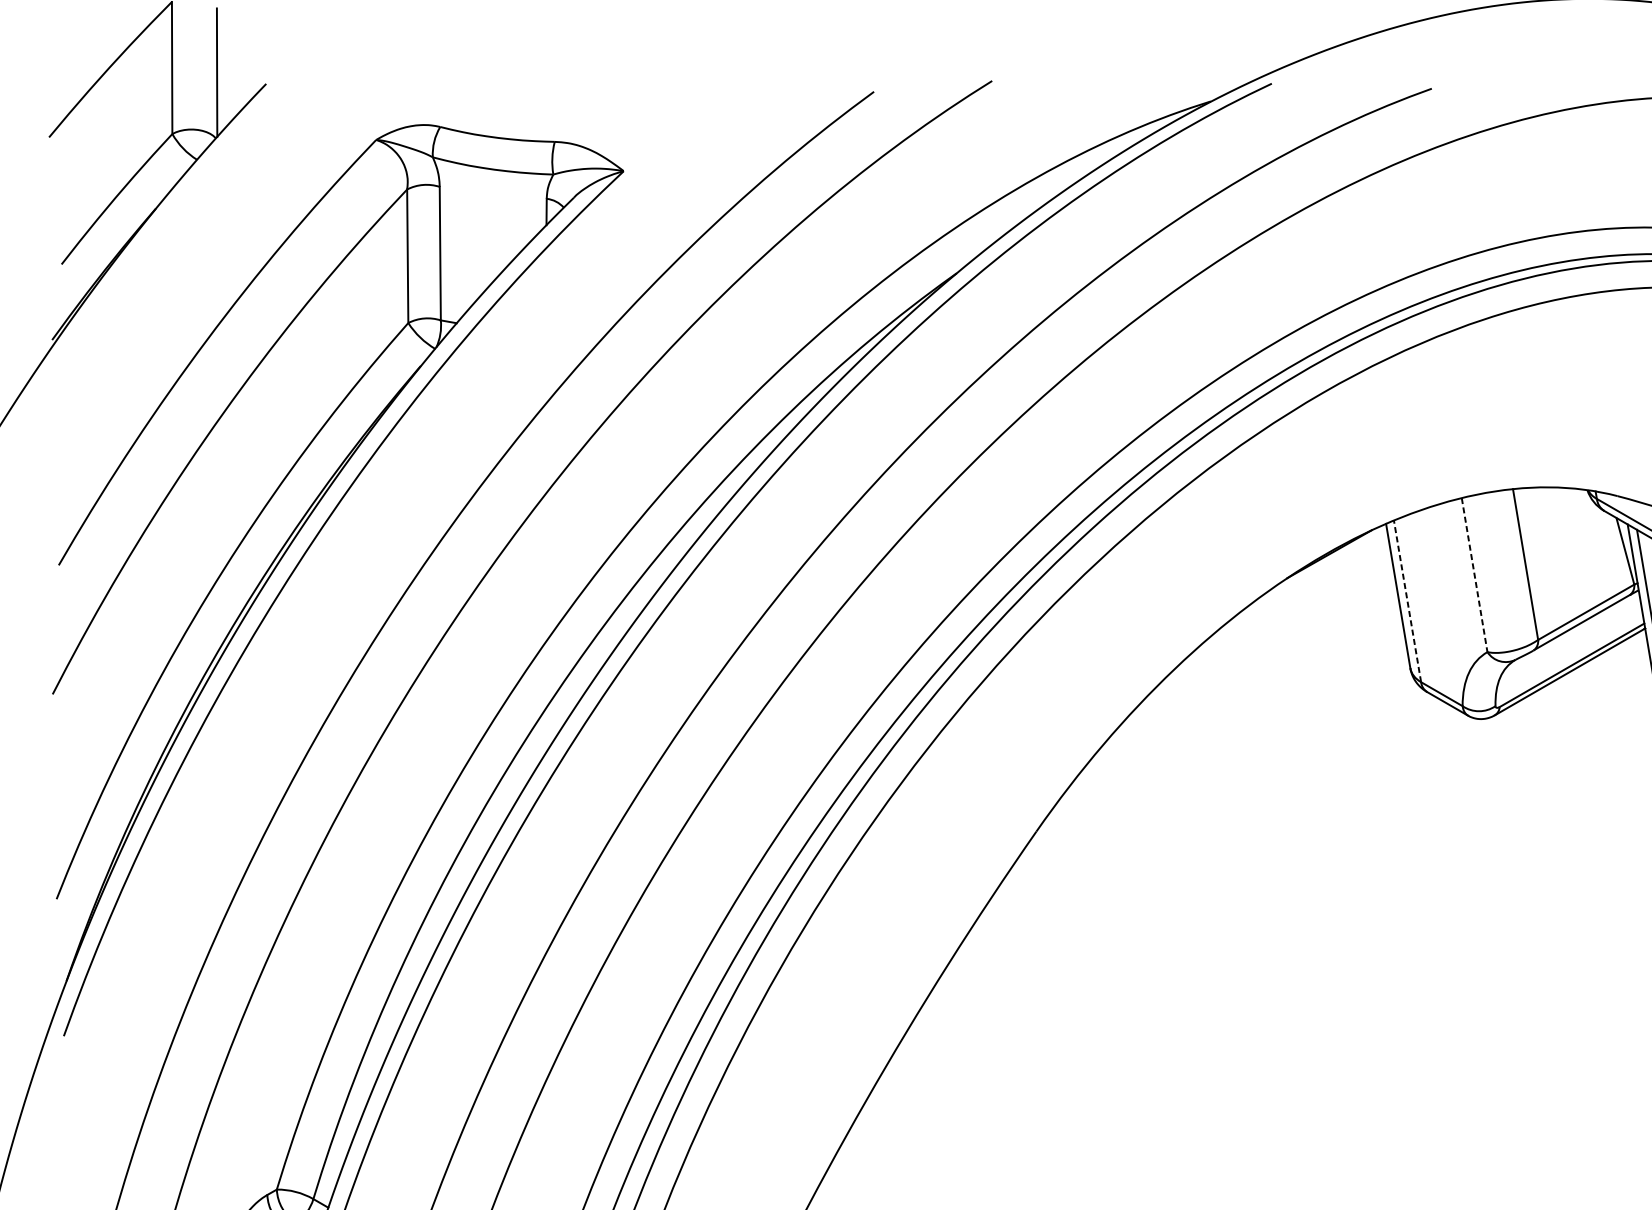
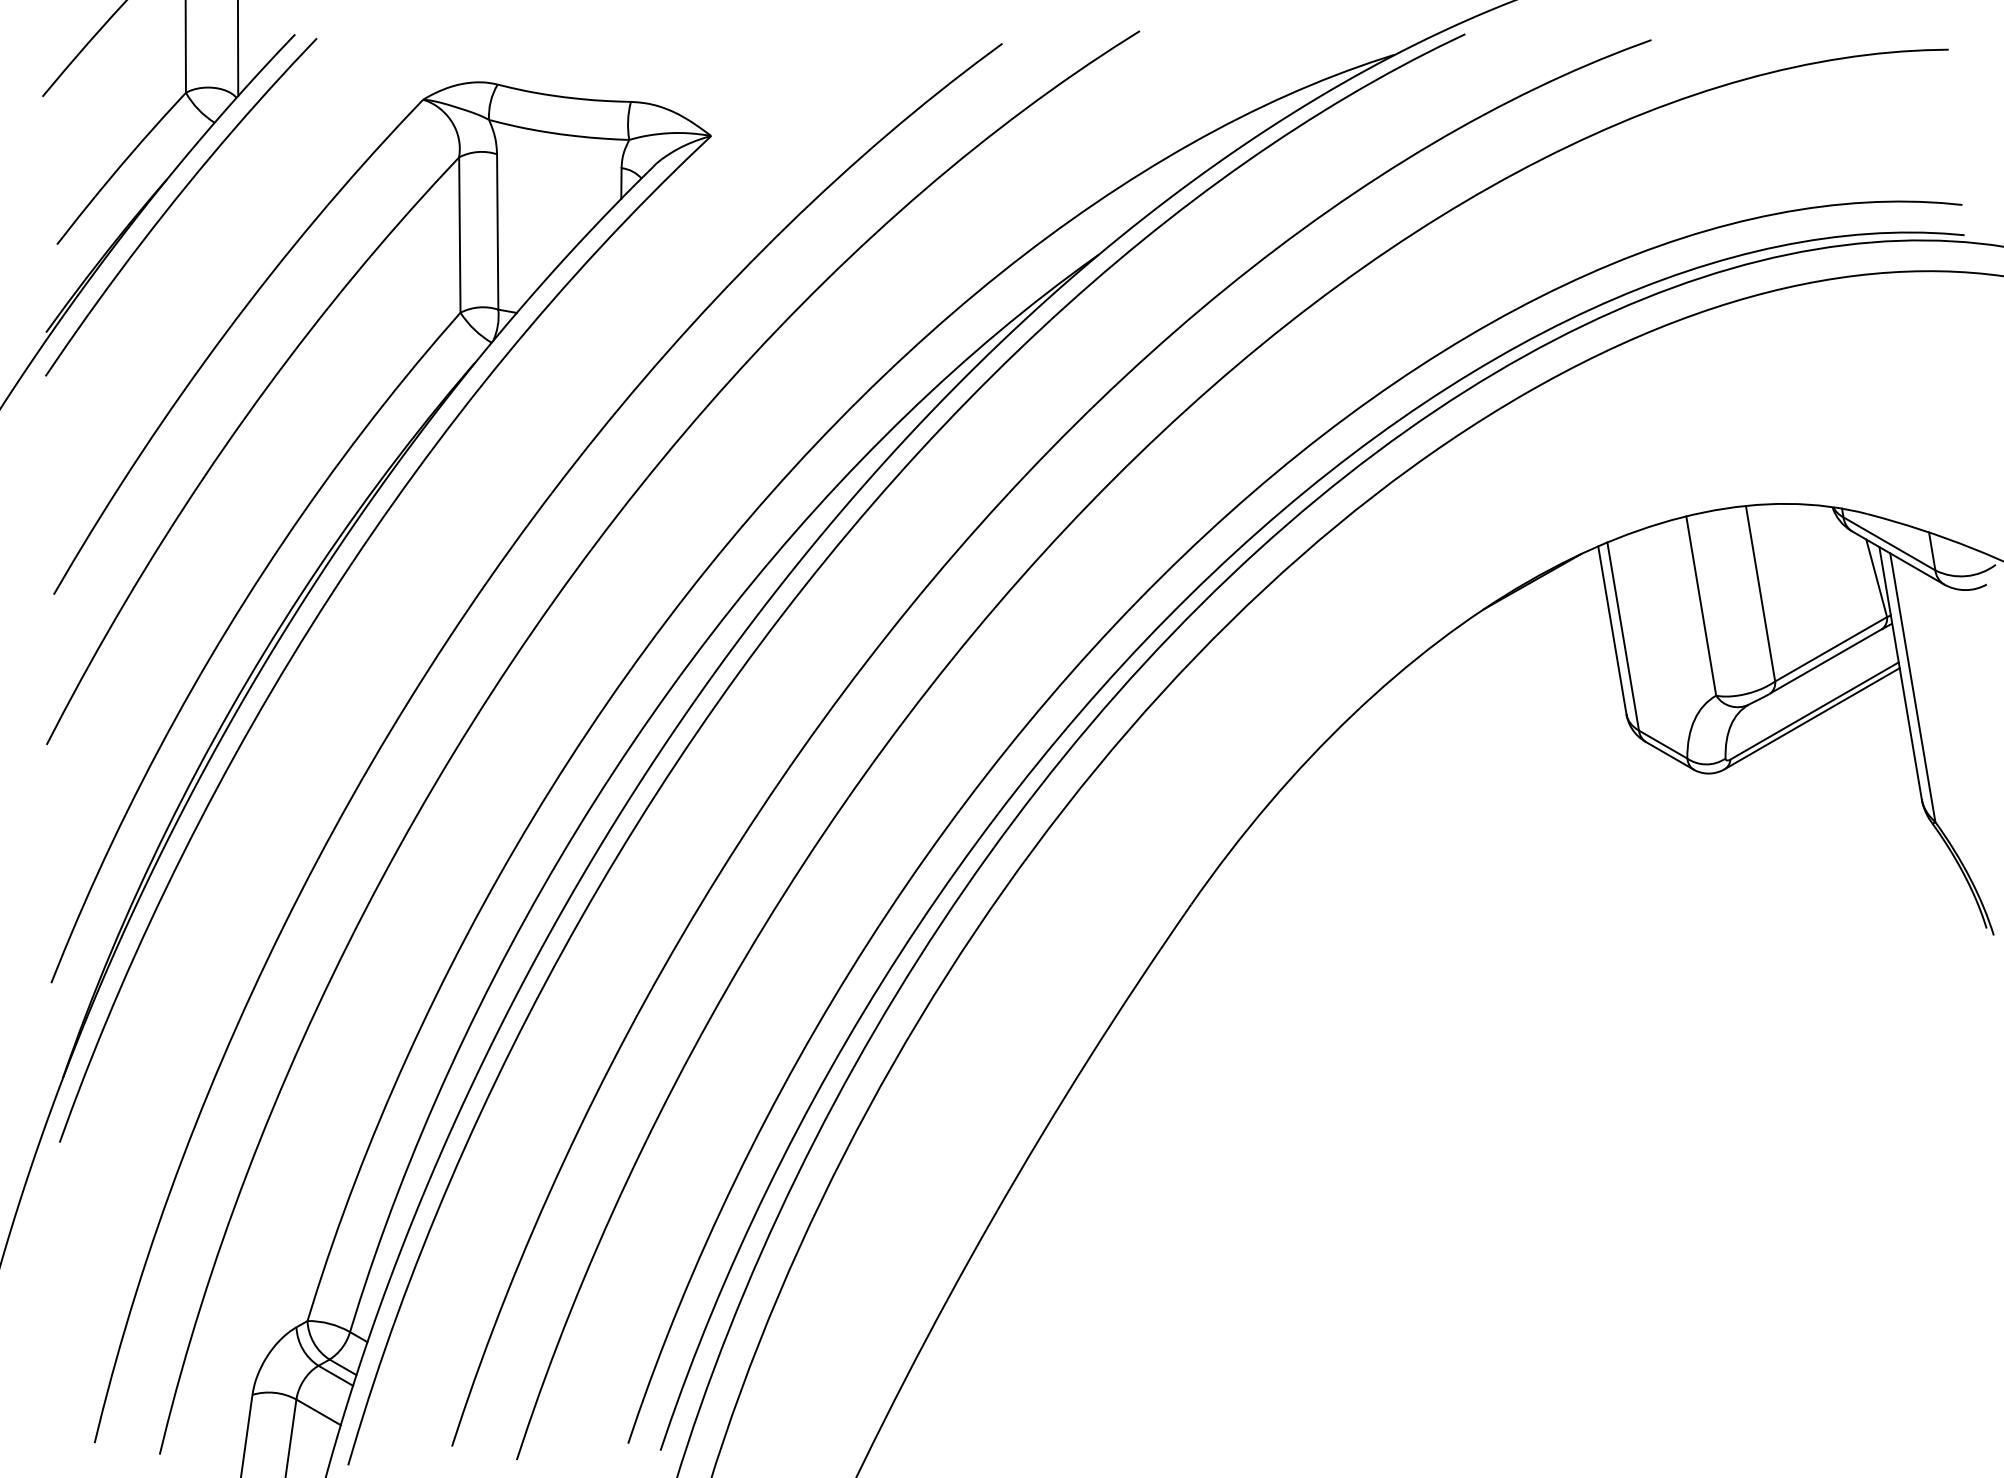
curve: (163, 227) -> (175, 201), added
line: (1474, 575) -> (1701, 606), dashed -> solid
line: (1407, 601) -> (1623, 636), dashed -> solid

